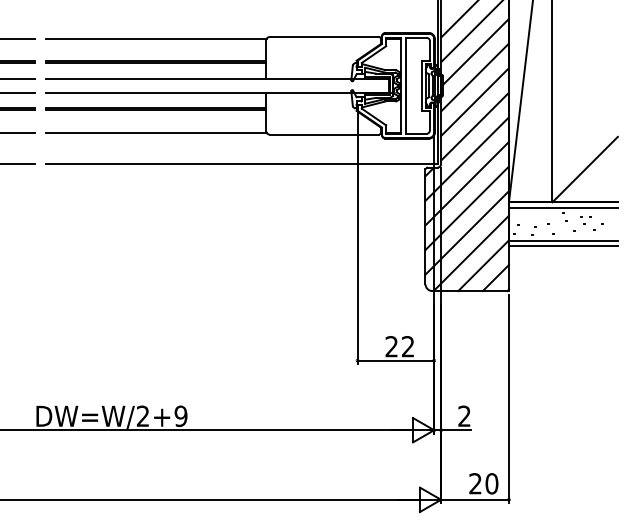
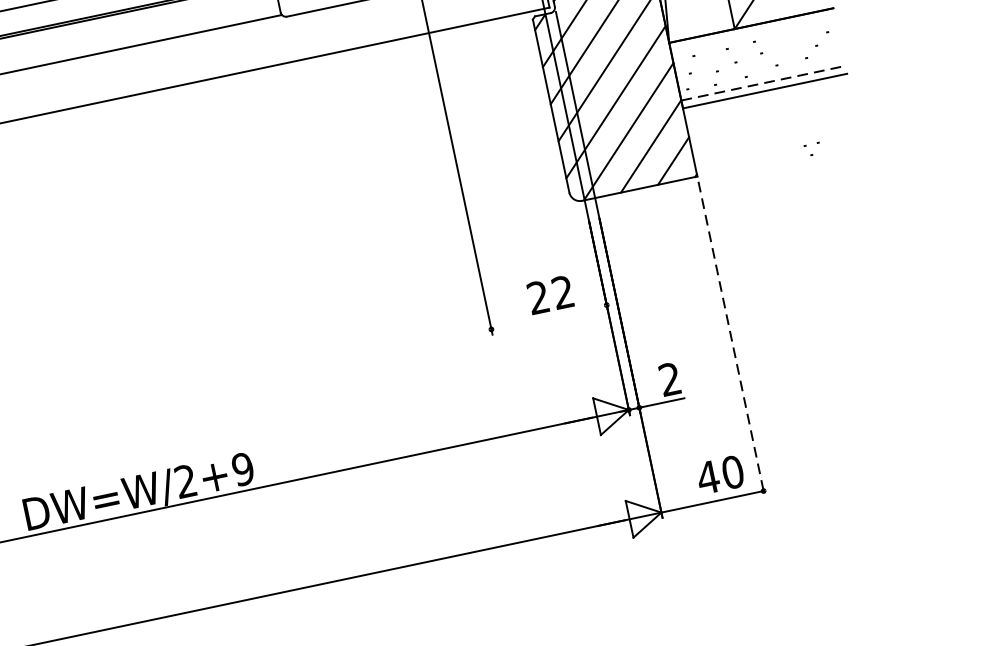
line: (562, 207) -> (751, 33), removed
part: (585, 220) -> (812, 149), moved
line: (563, 240) -> (763, 83), solid -> dashed
line: (395, 360) -> (548, 317), removed
line: (508, 399) -> (731, 340), solid -> dashed
text: (475, 483) -> (708, 477), 20 -> 40

